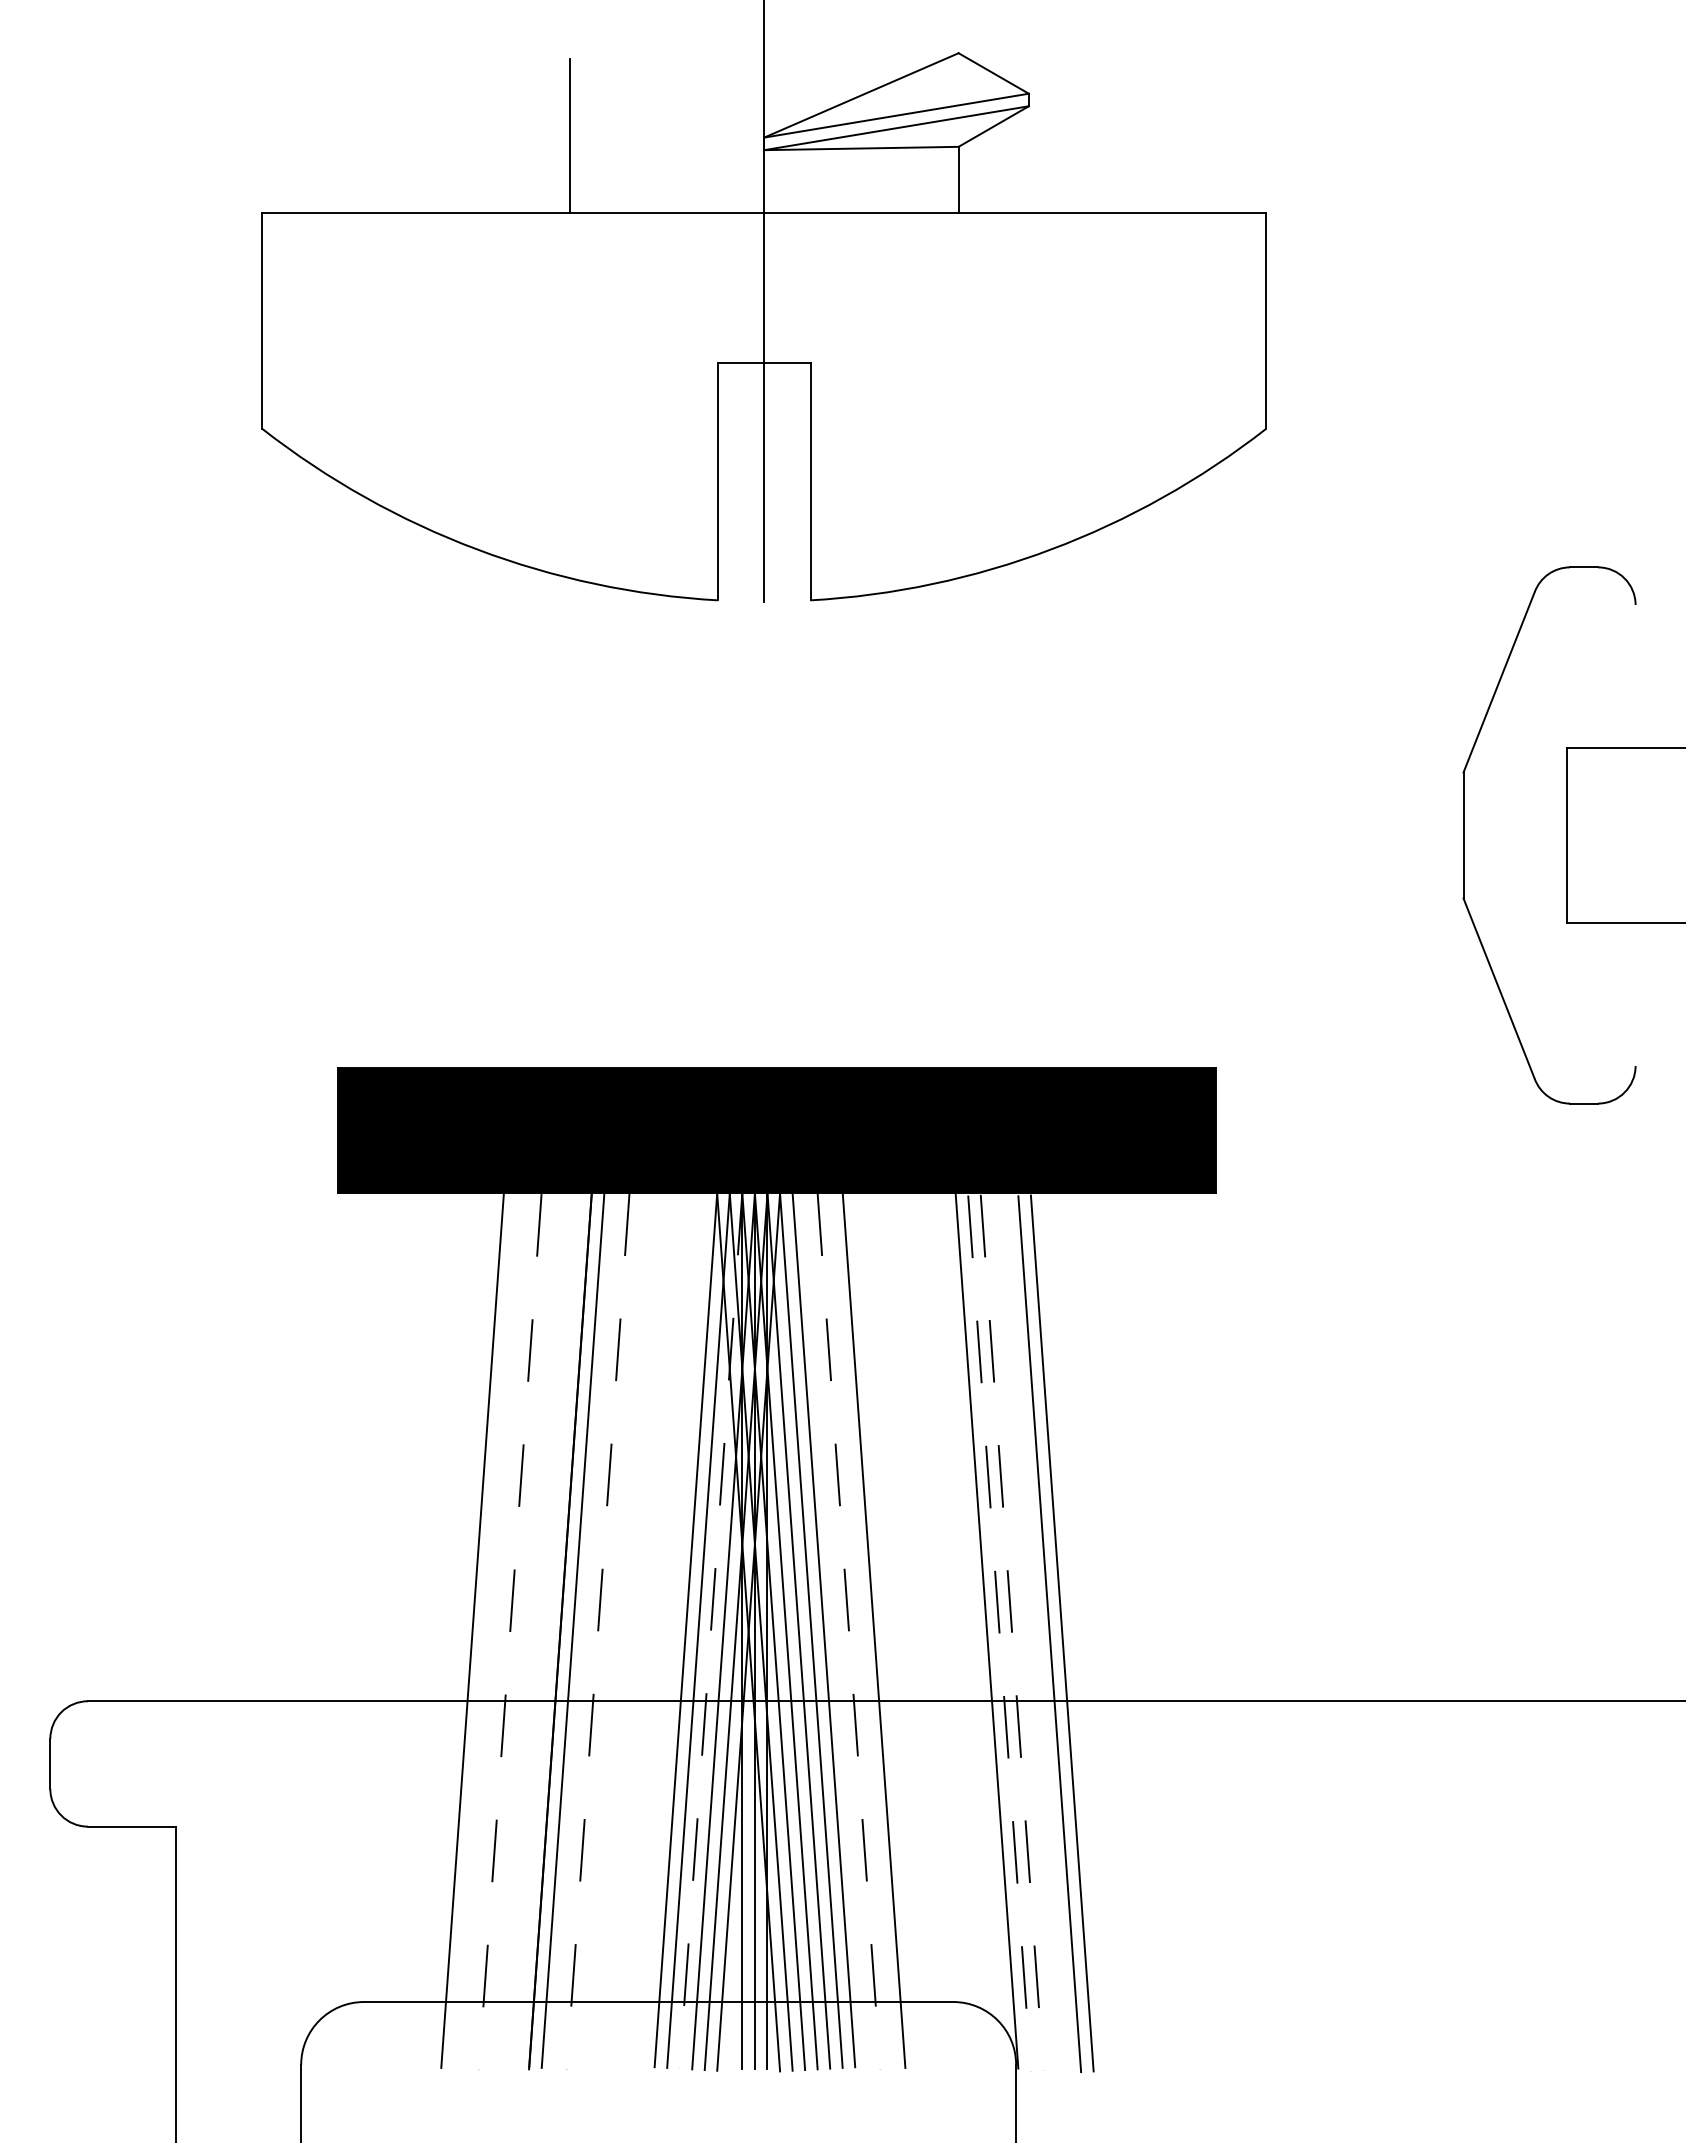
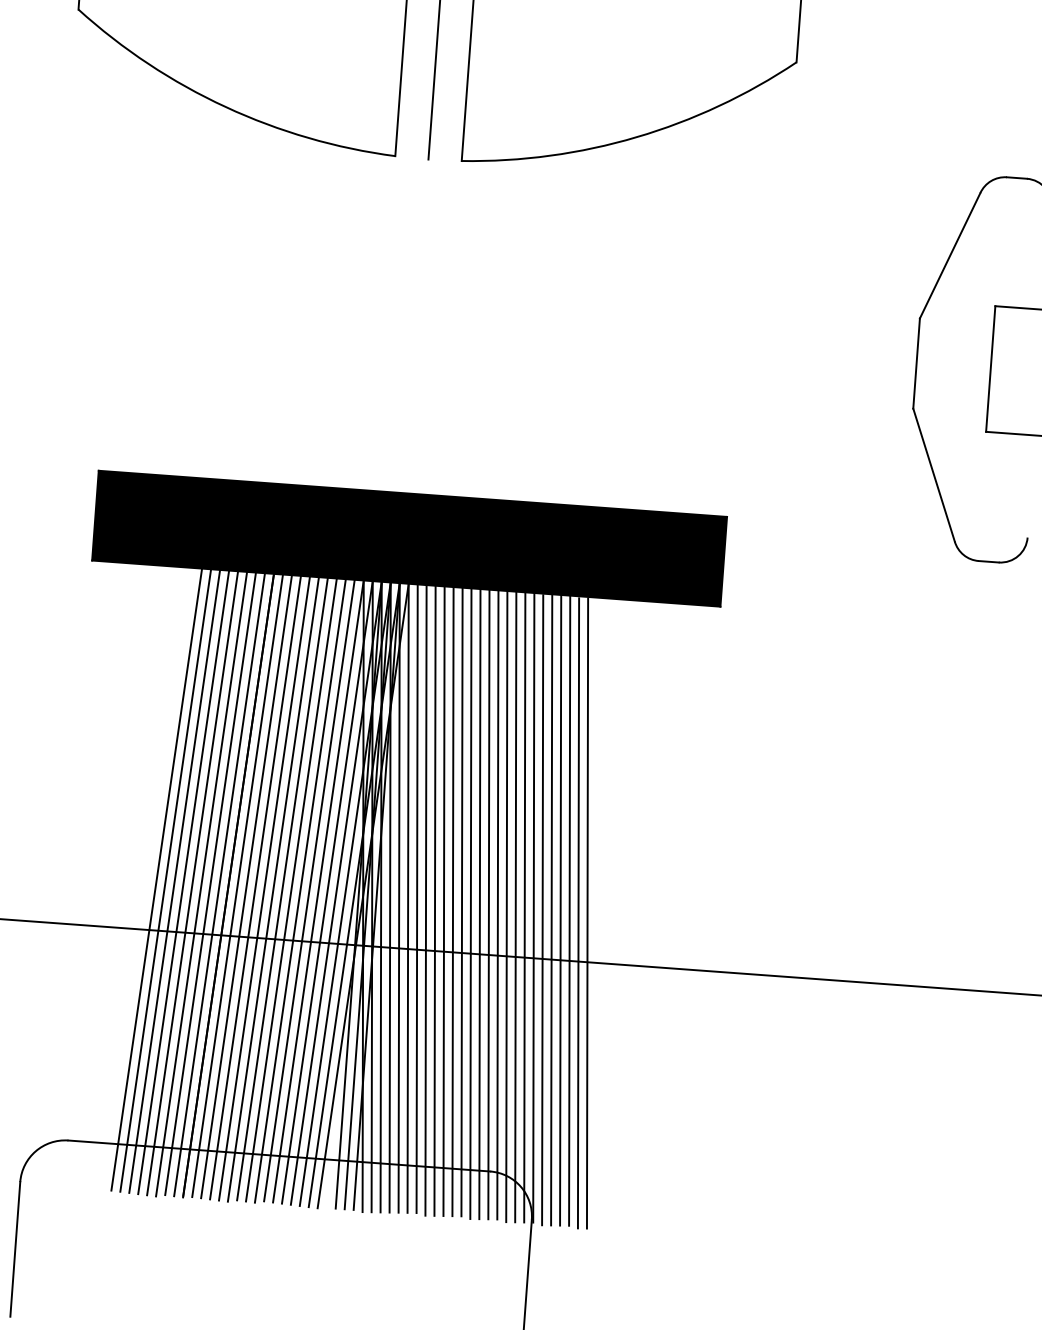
line: (673, 1628) -> (309, 889), added
line: (459, 1629) -> (156, 878), added
line: (535, 1629) -> (210, 882), added
line: (635, 1629) -> (282, 888), added
line: (886, 1629) -> (461, 901), added
line: (936, 1629) -> (497, 904), added
line: (484, 1630) -> (174, 881), added
line: (547, 1630) -> (219, 884), added
line: (585, 1630) -> (246, 886), added
line: (647, 1630) -> (290, 889), added
line: (861, 1630) -> (444, 900), added
line: (923, 1630) -> (488, 904), added
line: (497, 1631) -> (183, 882), added
line: (598, 1631) -> (255, 887), dashed -> solid
line: (660, 1631) -> (300, 890), added
line: (710, 1631) -> (335, 893), dashed -> solid
line: (849, 1631) -> (435, 900), dashed -> solid
line: (911, 1631) -> (479, 904), added
line: (974, 1631) -> (524, 907), added
line: (1036, 1631) -> (569, 910), added
line: (510, 1632) -> (192, 883), dashed -> solid
line: (522, 1632) -> (201, 884), added
line: (610, 1632) -> (264, 889), added
line: (622, 1632) -> (272, 889), added
line: (836, 1632) -> (426, 900), added
line: (898, 1632) -> (470, 904), added
line: (949, 1632) -> (506, 906), added
line: (961, 1632) -> (515, 907), added
line: (1024, 1632) -> (560, 910), added
line: (1012, 1633) -> (551, 910), dashed -> solid
line: (999, 1634) -> (542, 910), dashed -> solid

